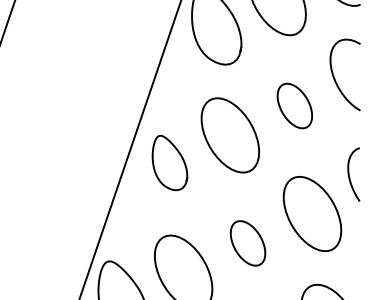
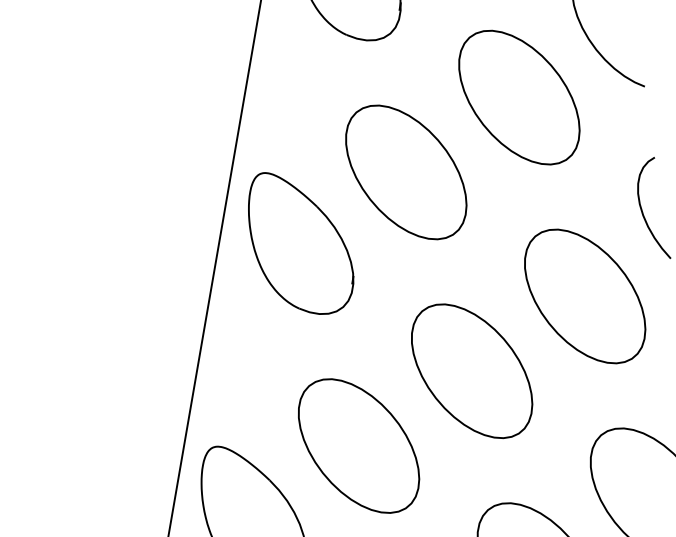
part: (294, 105) -> (518, 96), size x1.67
part: (169, 162) -> (299, 241), size x1.43
part: (247, 243) -> (471, 371), size x1.67

